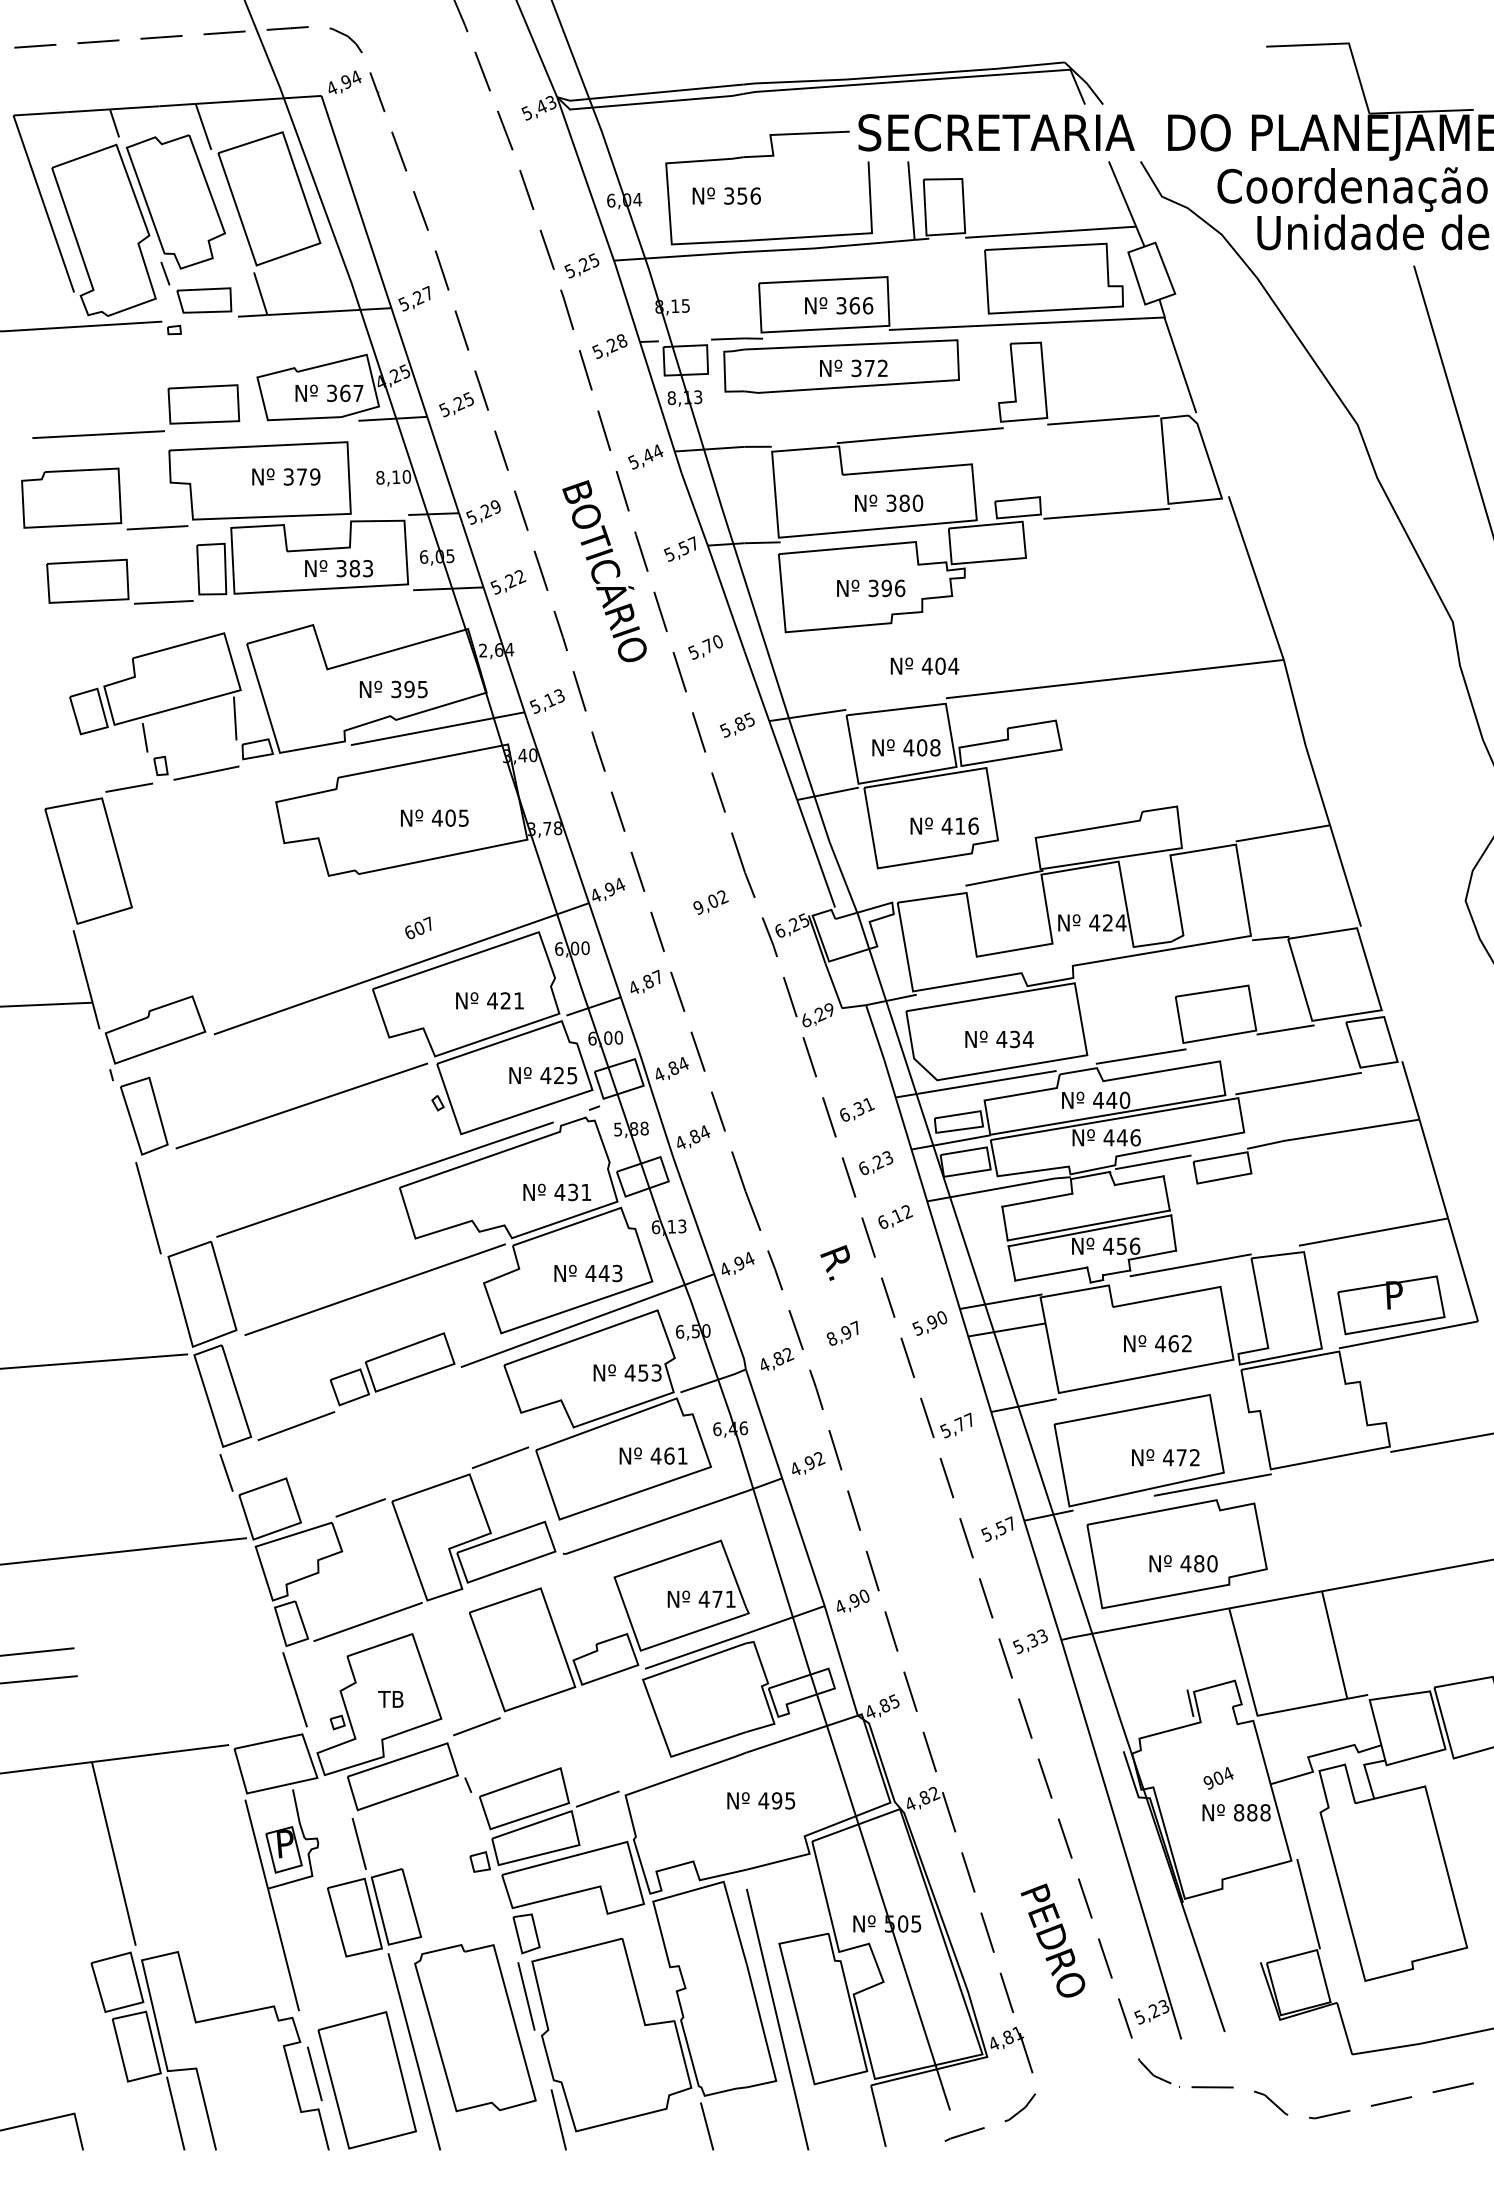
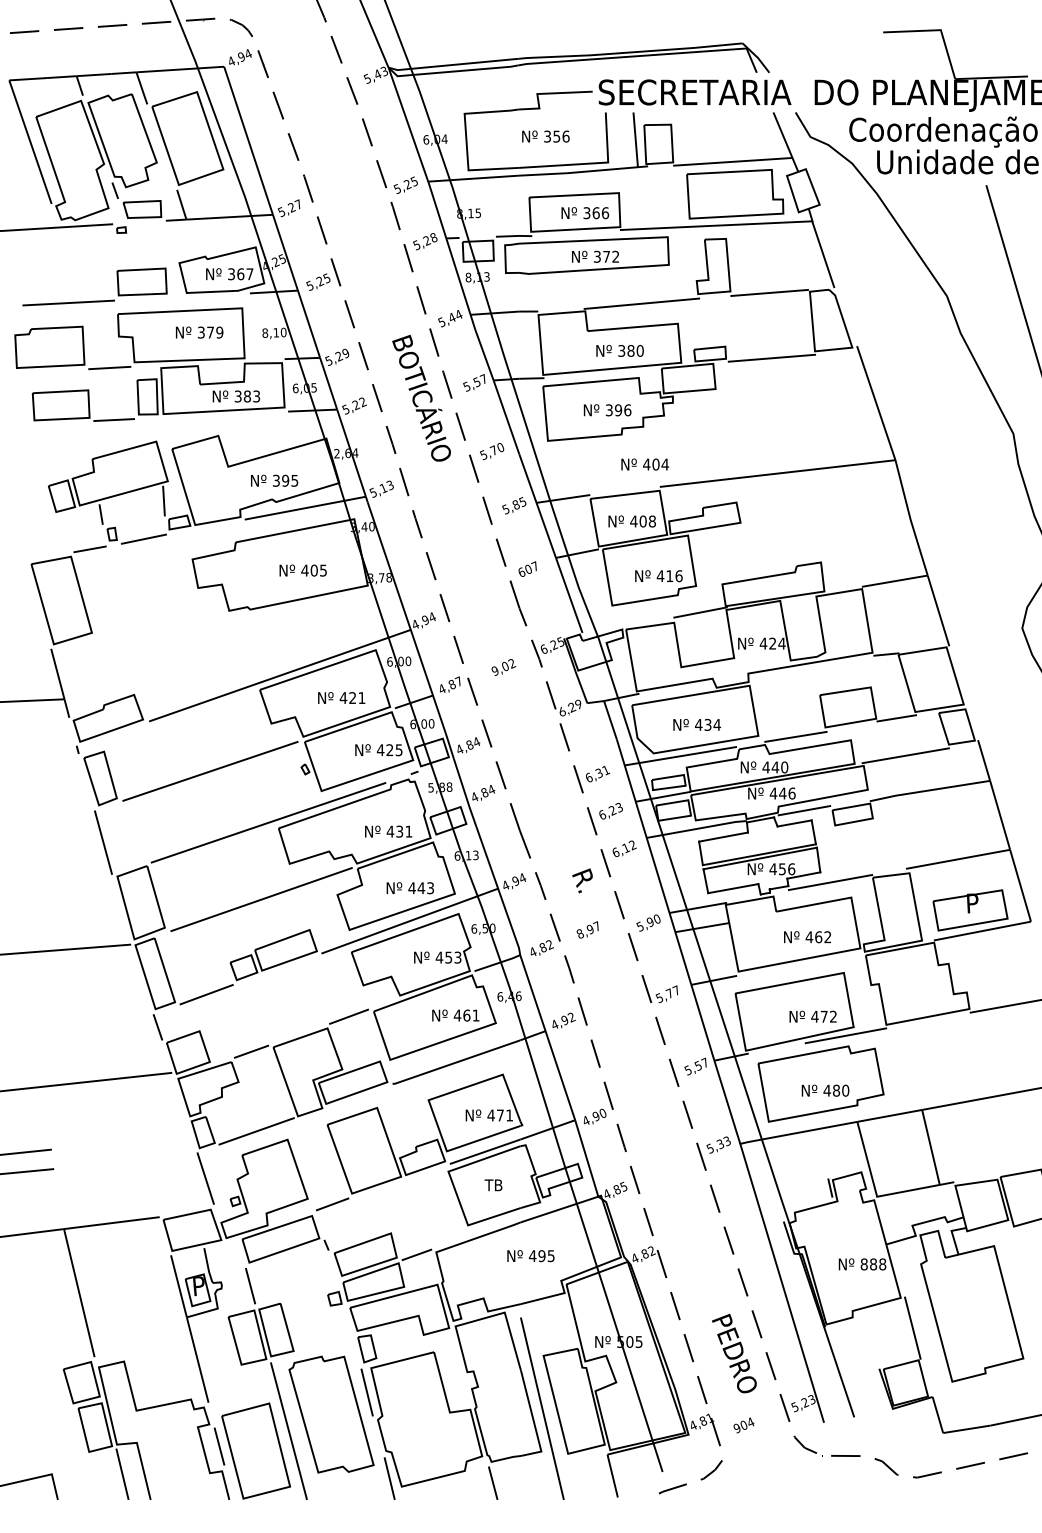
text: (726, 195) -> (545, 136), moved
text: (710, 902) -> (503, 667), moved
text: (418, 926) -> (527, 568), moved
text: (390, 1699) -> (493, 1185), moved
text: (1217, 1778) -> (743, 1425), moved

